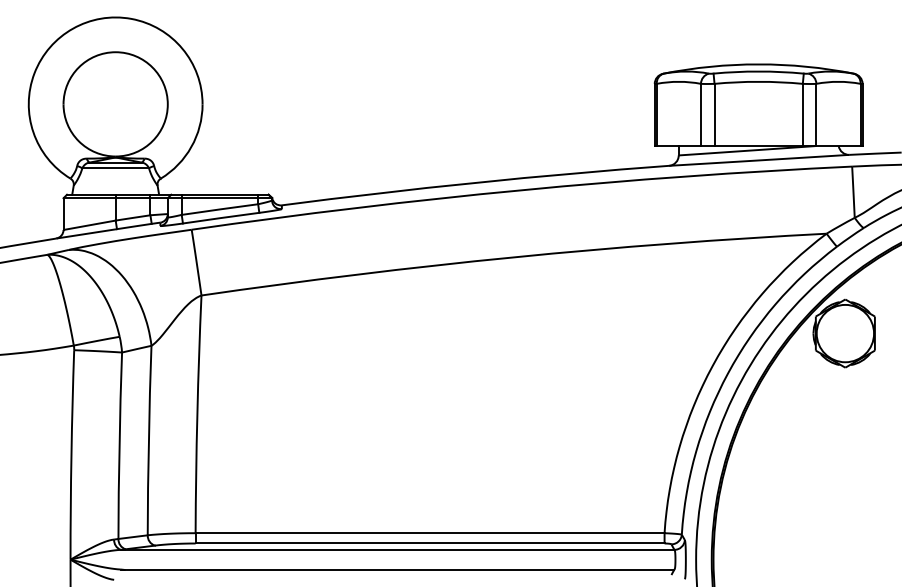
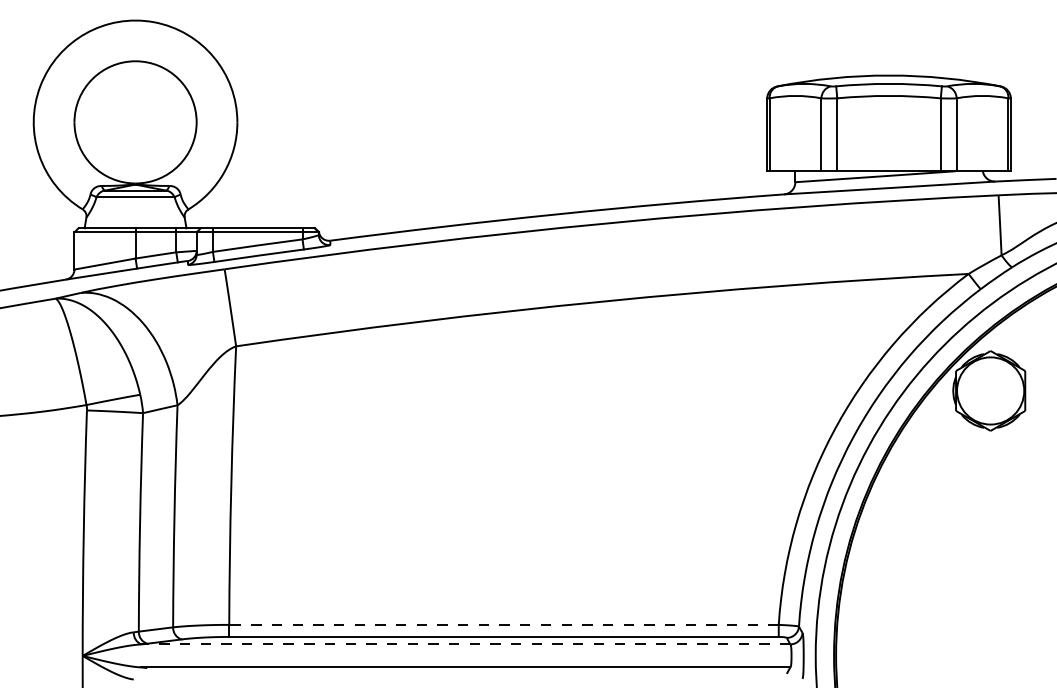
line: (429, 533) -> (503, 625), solid -> dashed
line: (397, 549) -> (465, 643), solid -> dashed

